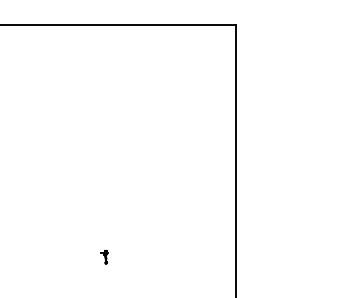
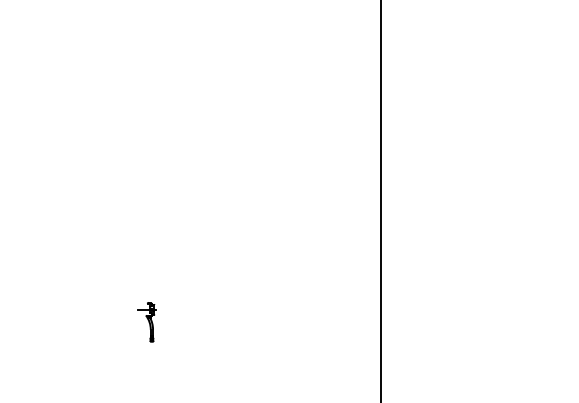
part: (104, 256) -> (147, 321), size x1.67

